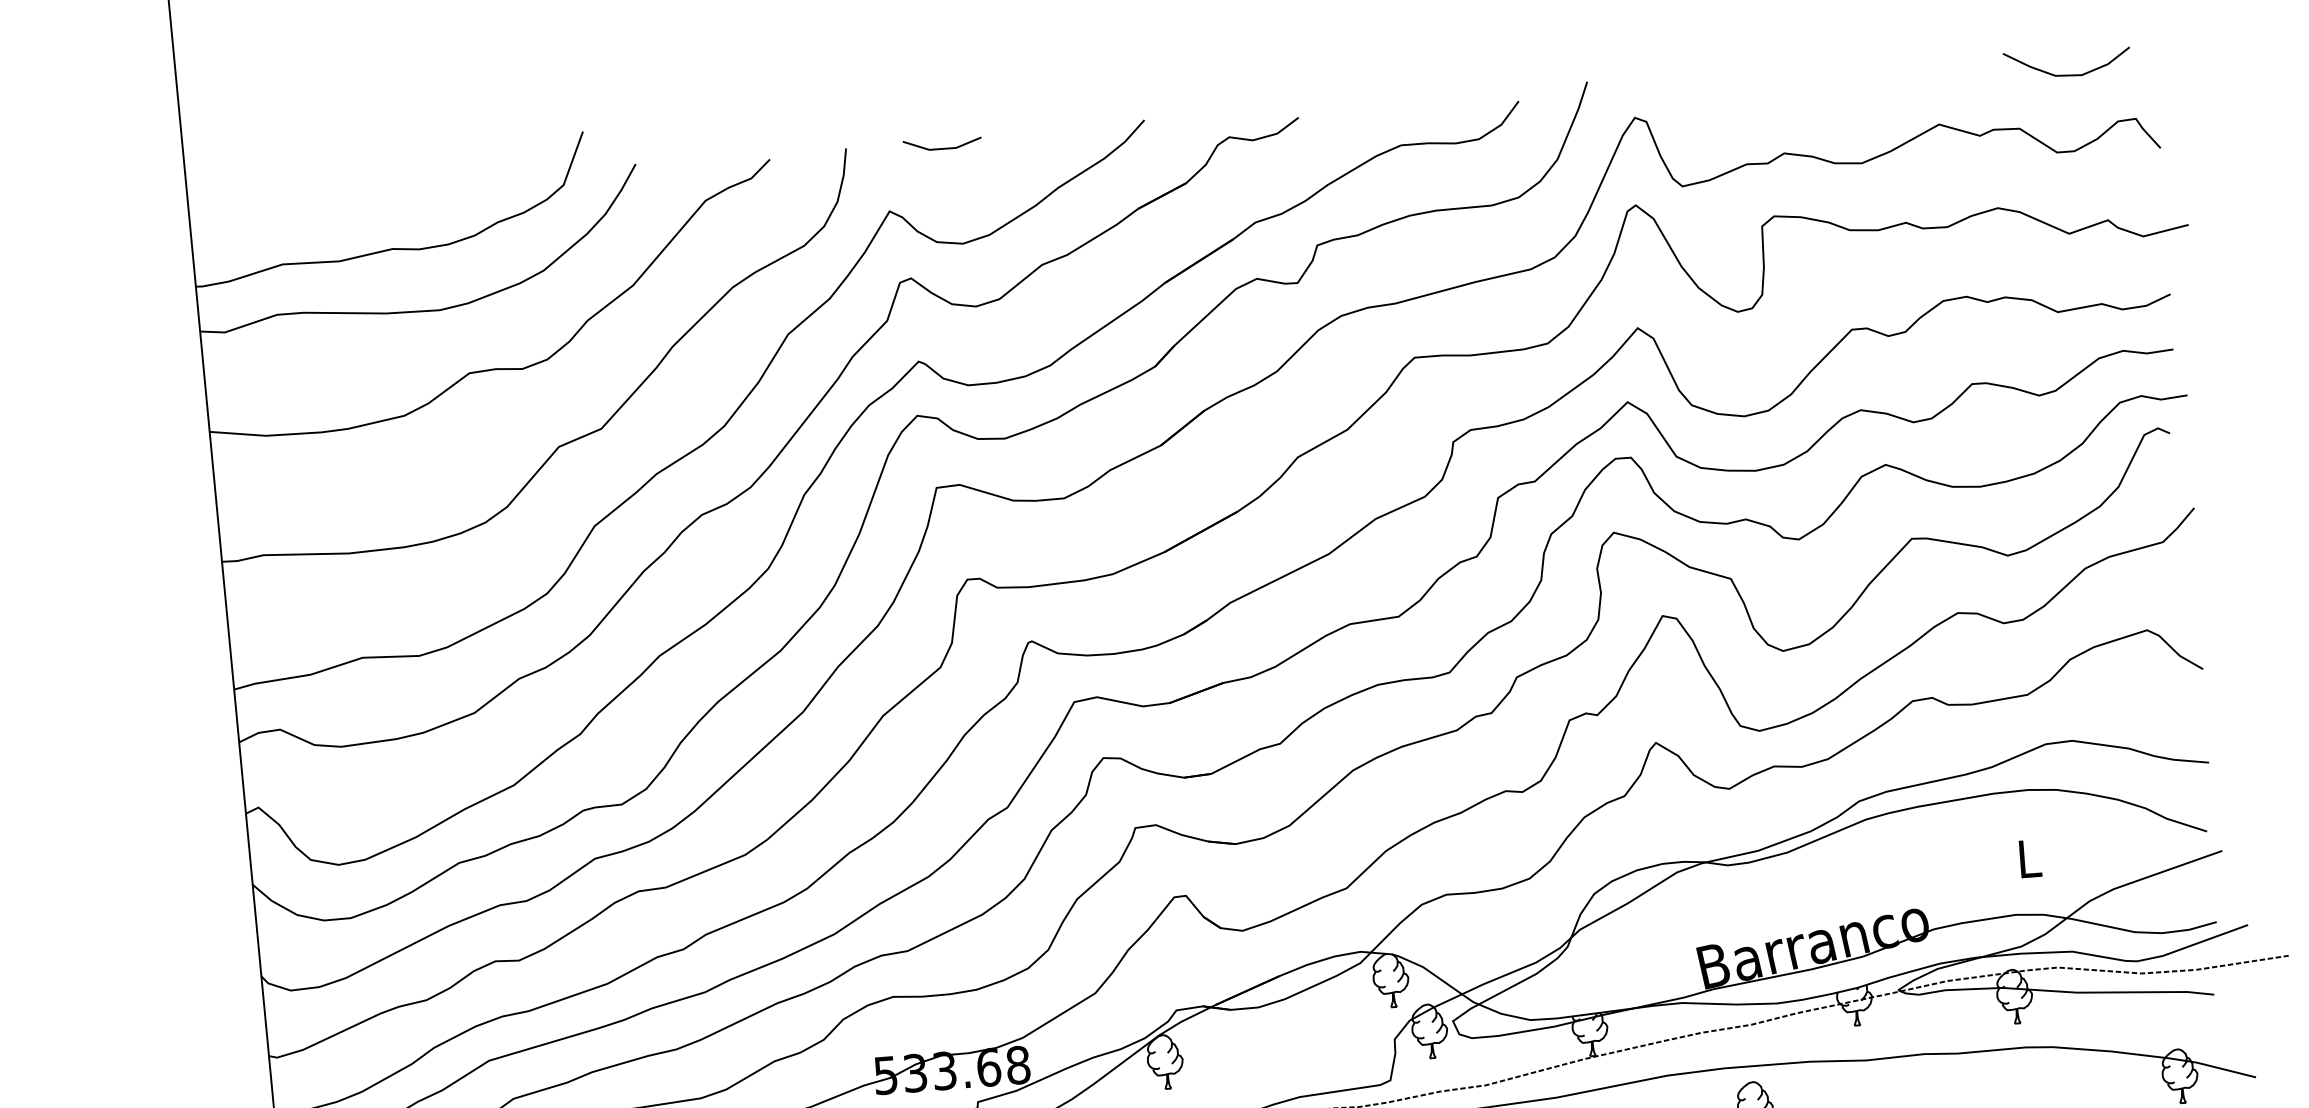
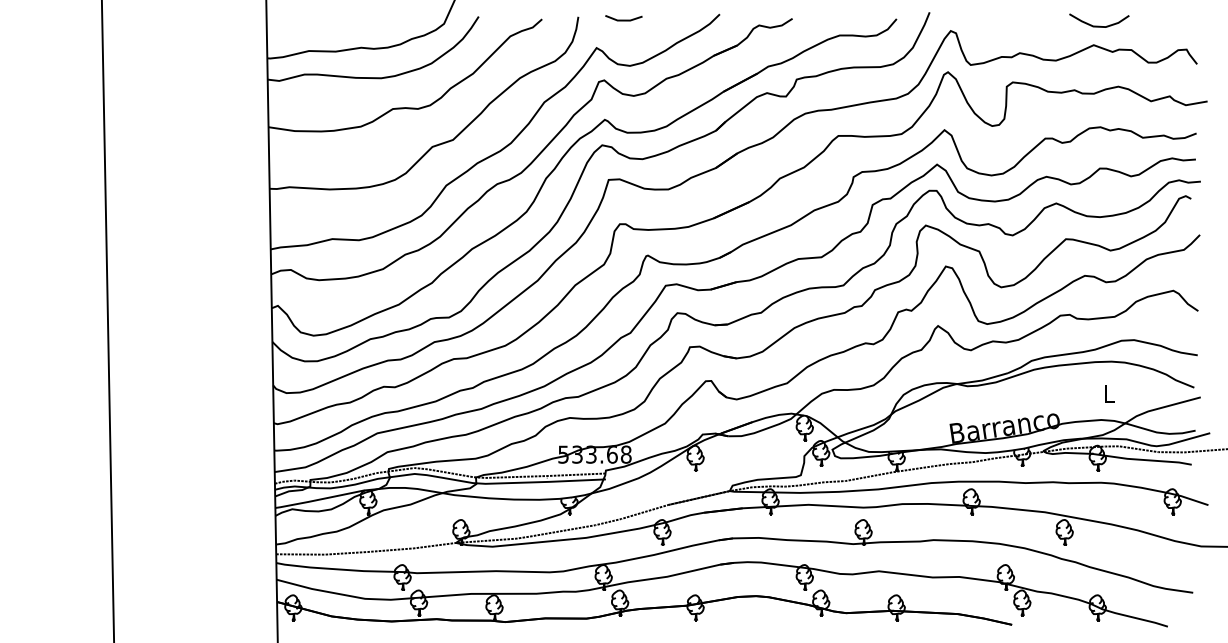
curve: (2068, 72) -> (1099, 25), moved

